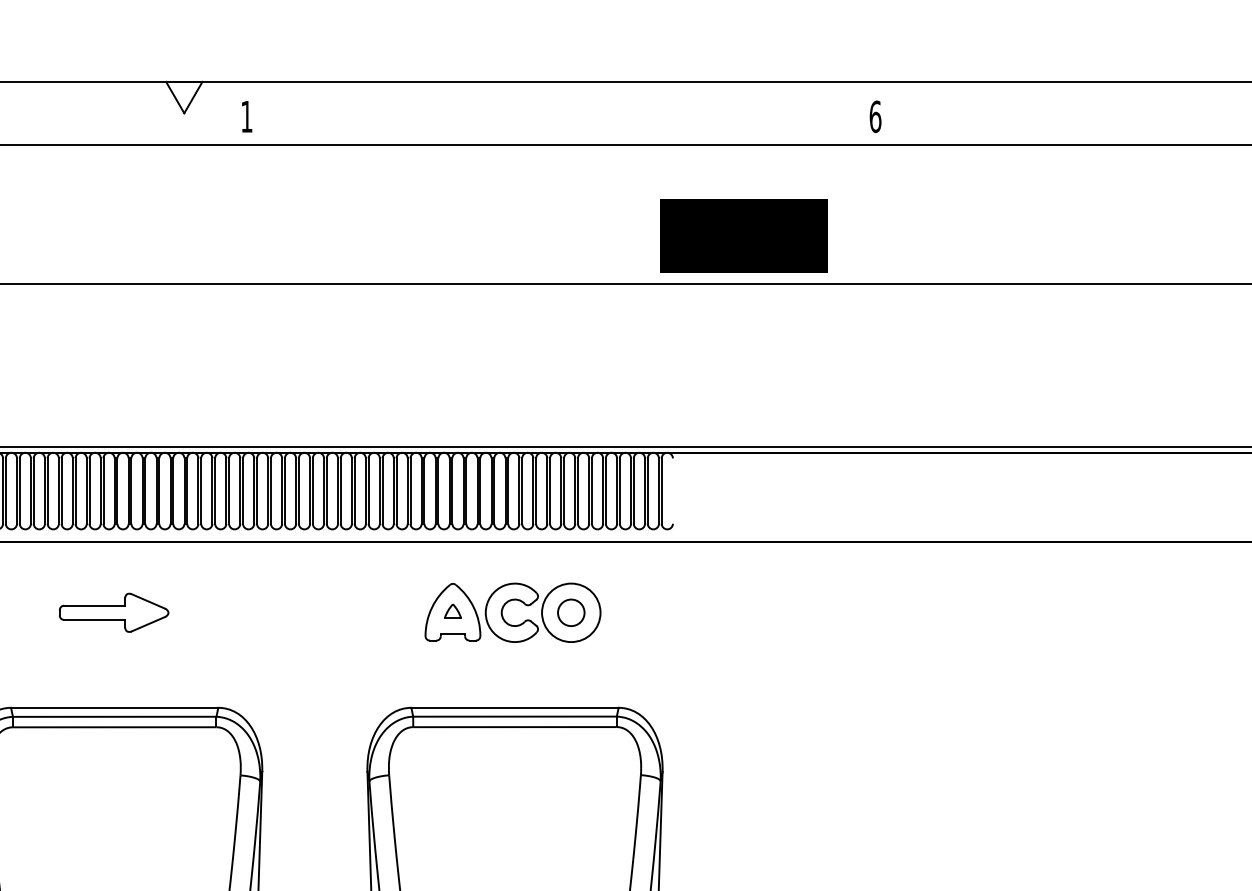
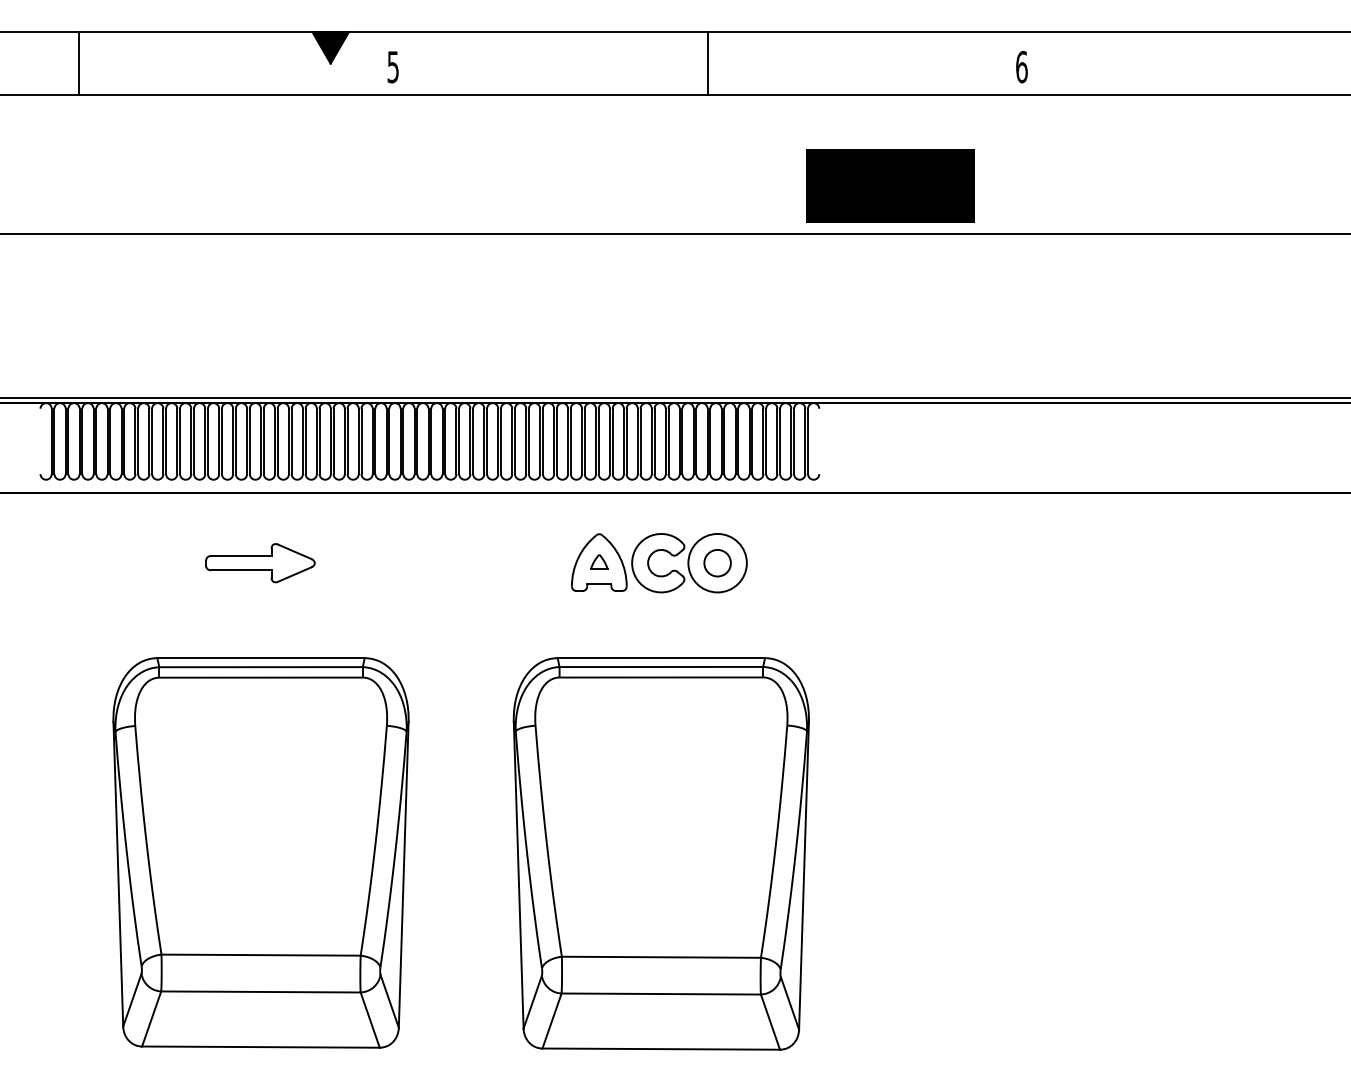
fill: (184, 97) -> (330, 47), added
line: (561, 113) -> (707, 63), added
text: (246, 117) -> (392, 67), 1 -> 5

